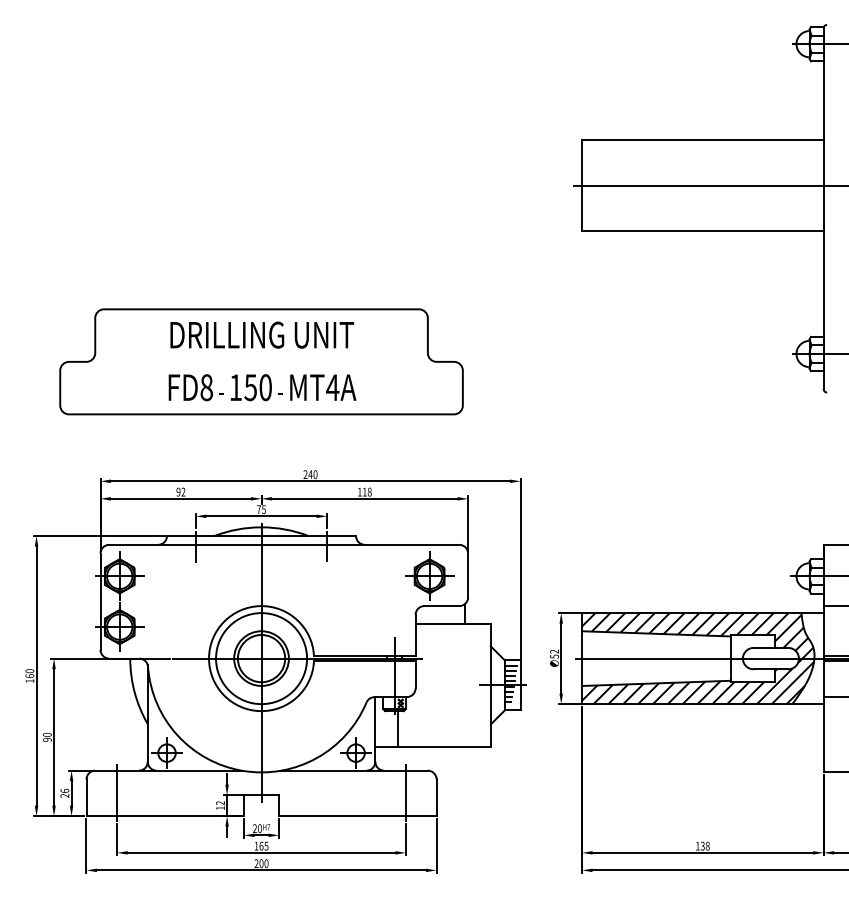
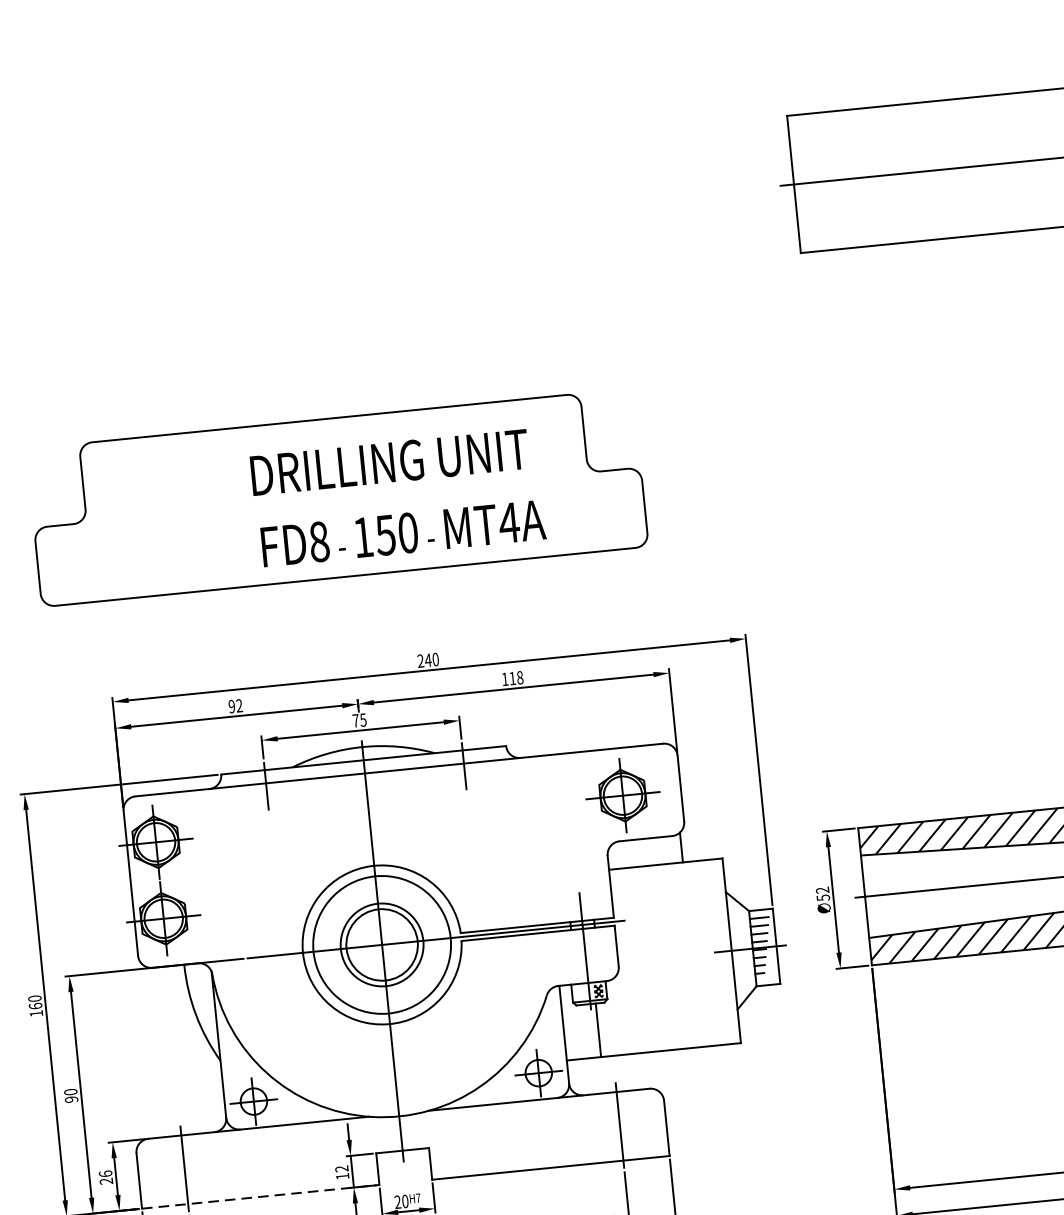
text: (262, 334) -> (390, 461), moved
text: (262, 387) -> (403, 533), moved
line: (165, 816) -> (261, 1197), solid -> dashed

